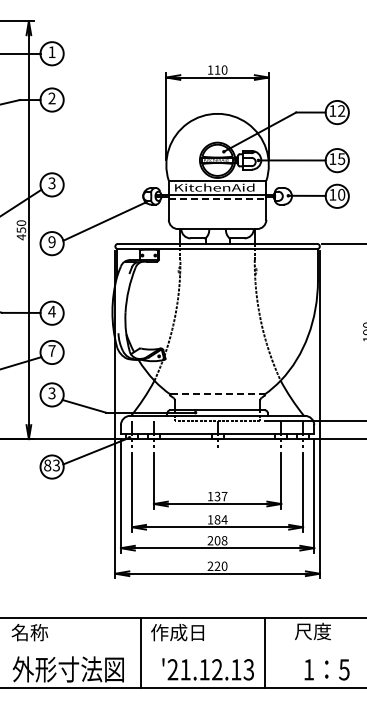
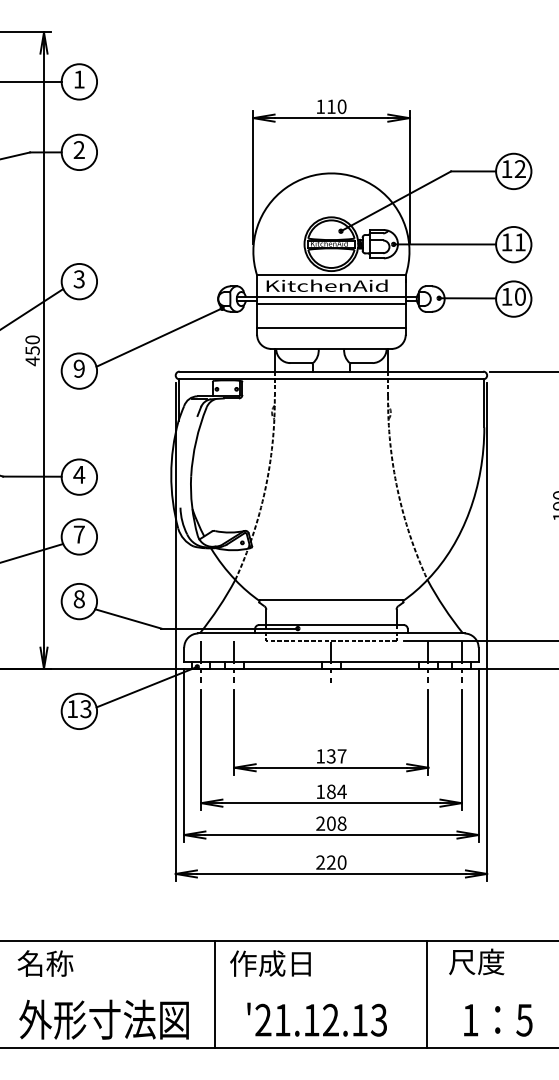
text: (341, 159) -> (520, 242), 15 -> 11
line: (217, 199) -> (331, 303), dashed -> solid
line: (217, 215) -> (331, 328), added
text: (51, 393) -> (78, 599), 3 -> 8
line: (217, 394) -> (331, 600), dashed -> solid
text: (47, 465) -> (72, 709), 83 -> 13
line: (265, 652) -> (427, 993), moved

